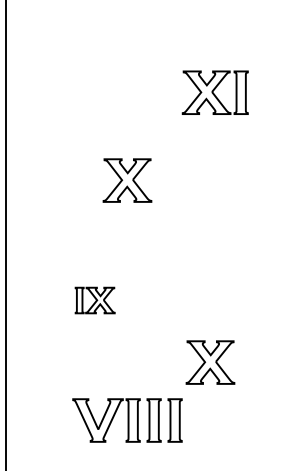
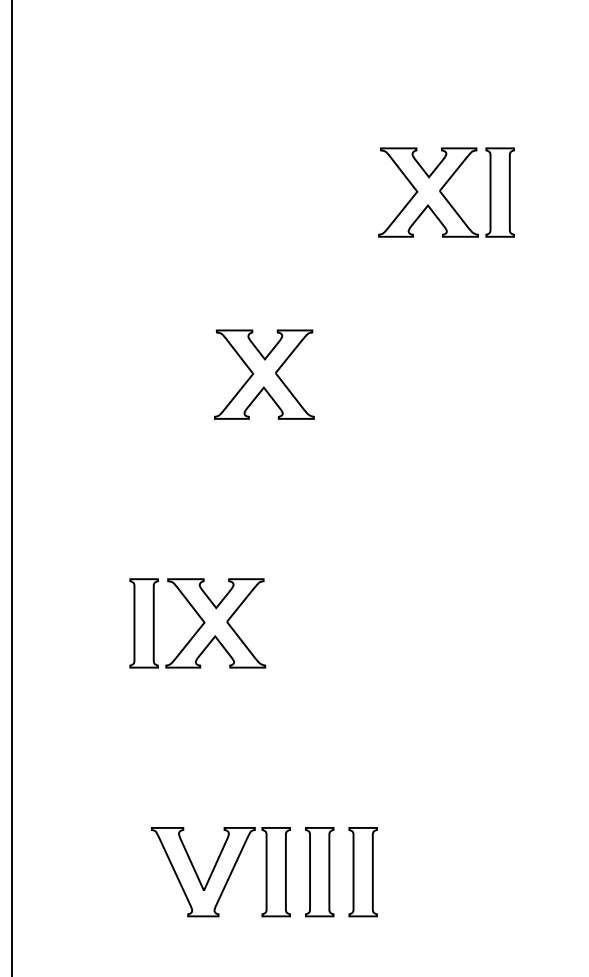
part: (94, 300) -> (196, 623), size x1.67
part: (210, 362) -> (436, 751), removed

